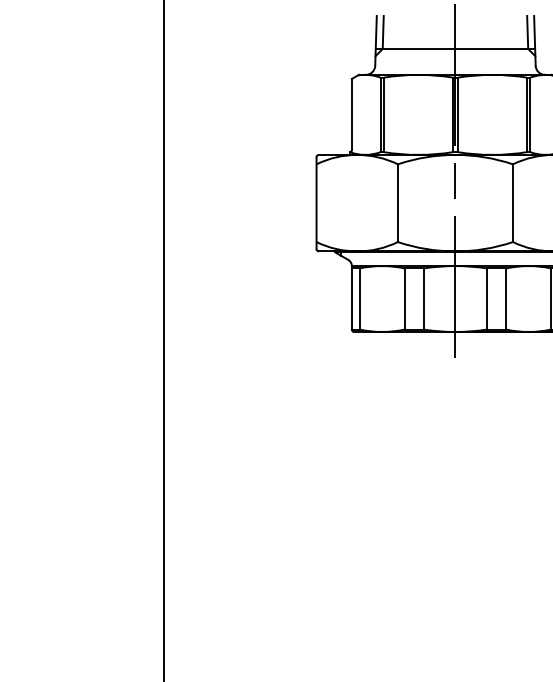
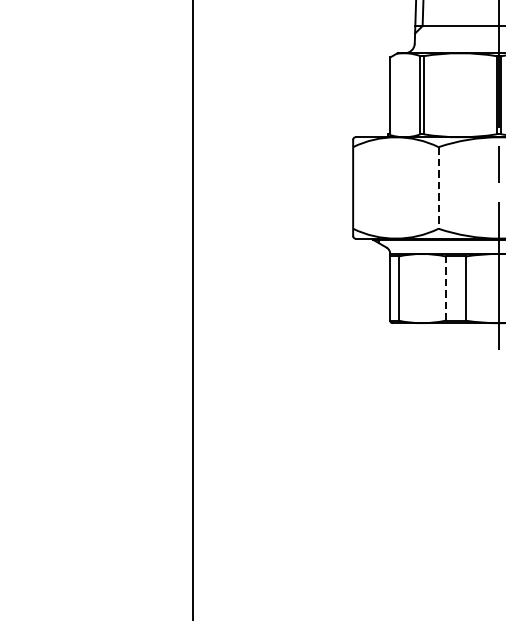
line: (397, 203) -> (438, 188), solid -> dashed
line: (404, 299) -> (445, 289), solid -> dashed

